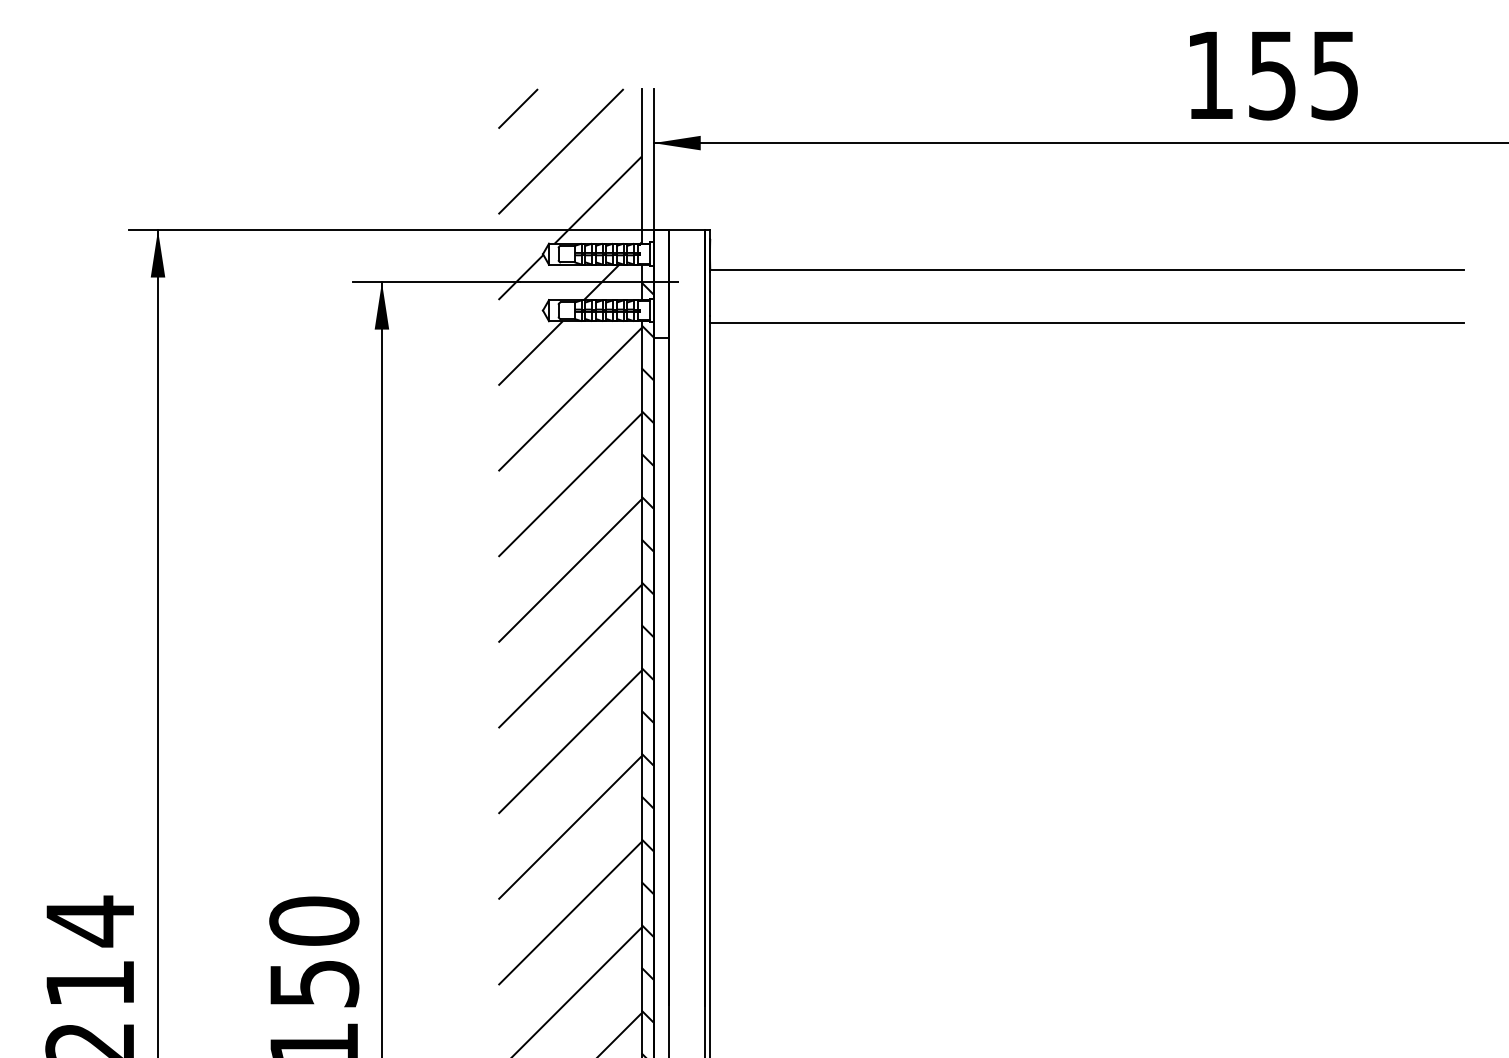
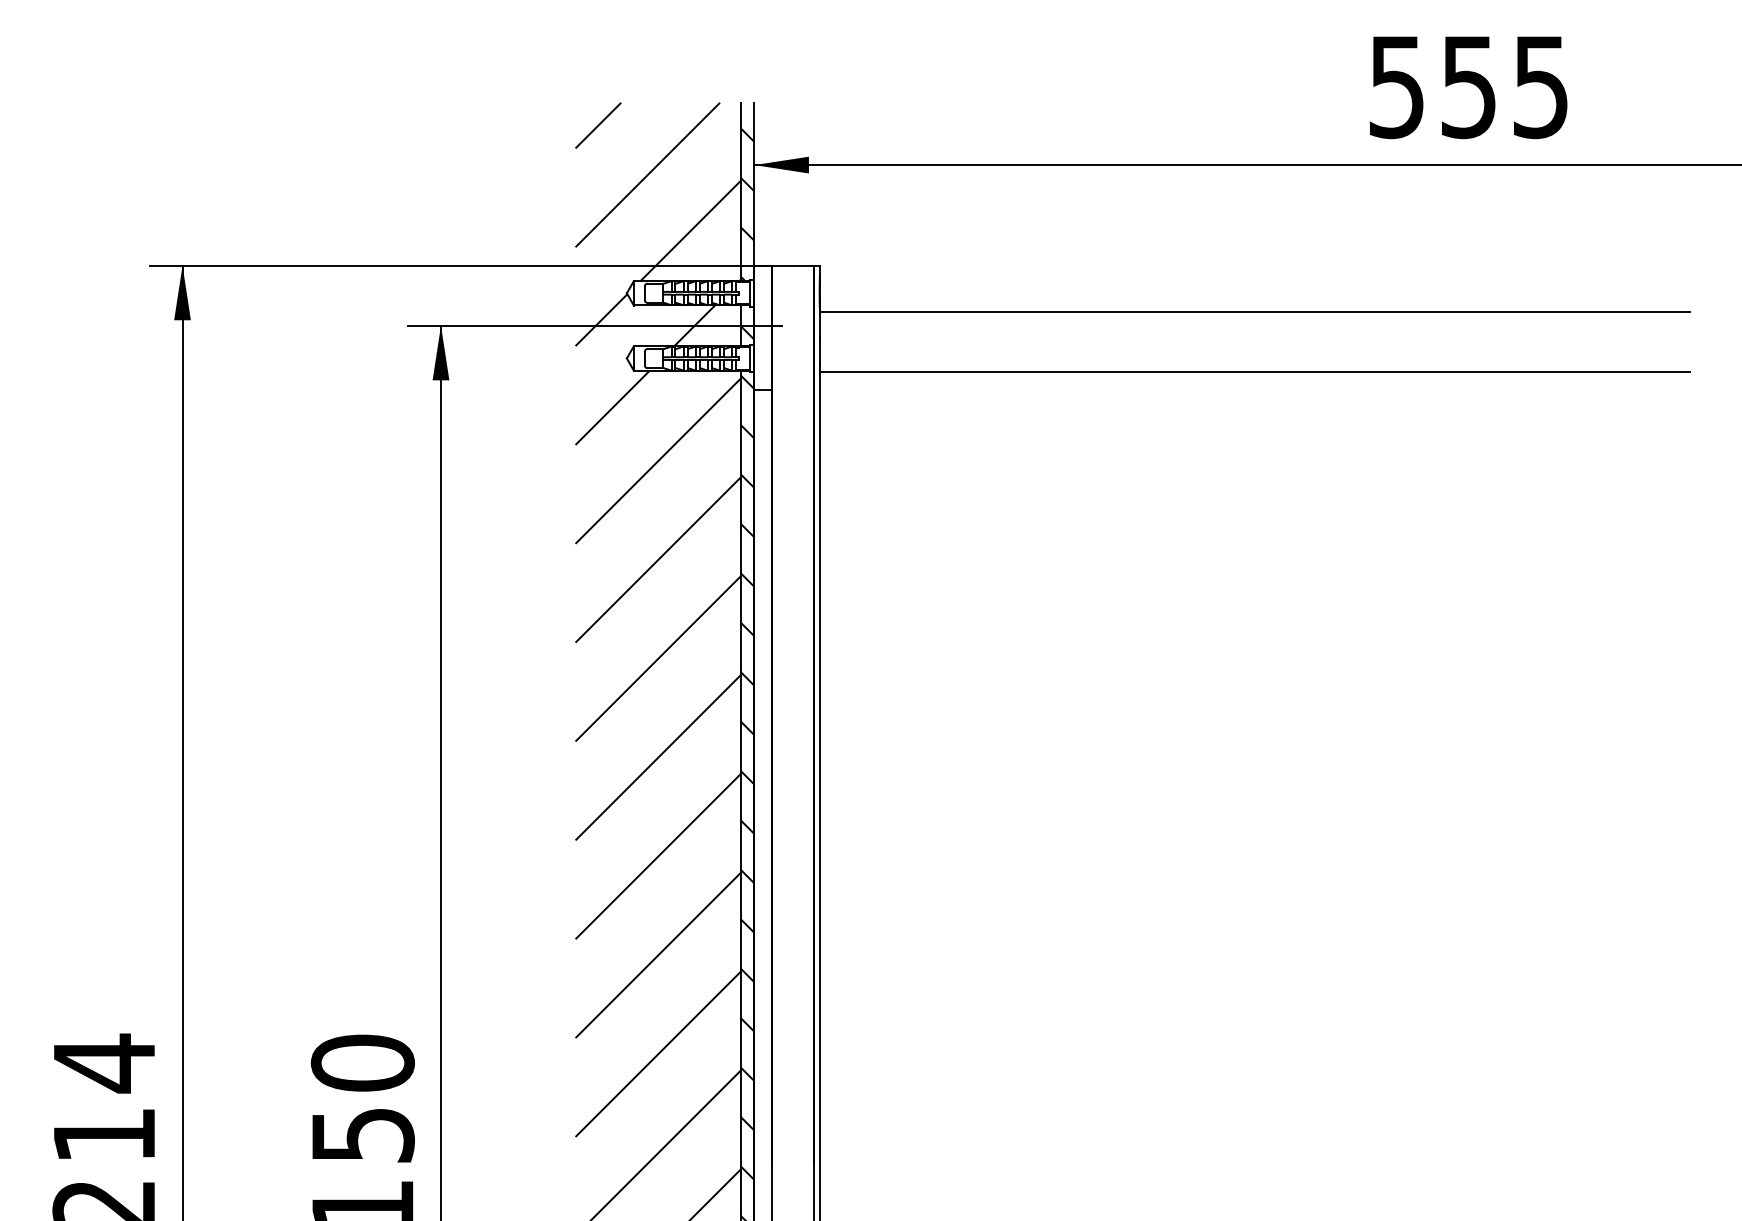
text: (1209, 75) -> (1396, 87), 155 -> 555
hatch: (647, 177) -> (747, 204), added

